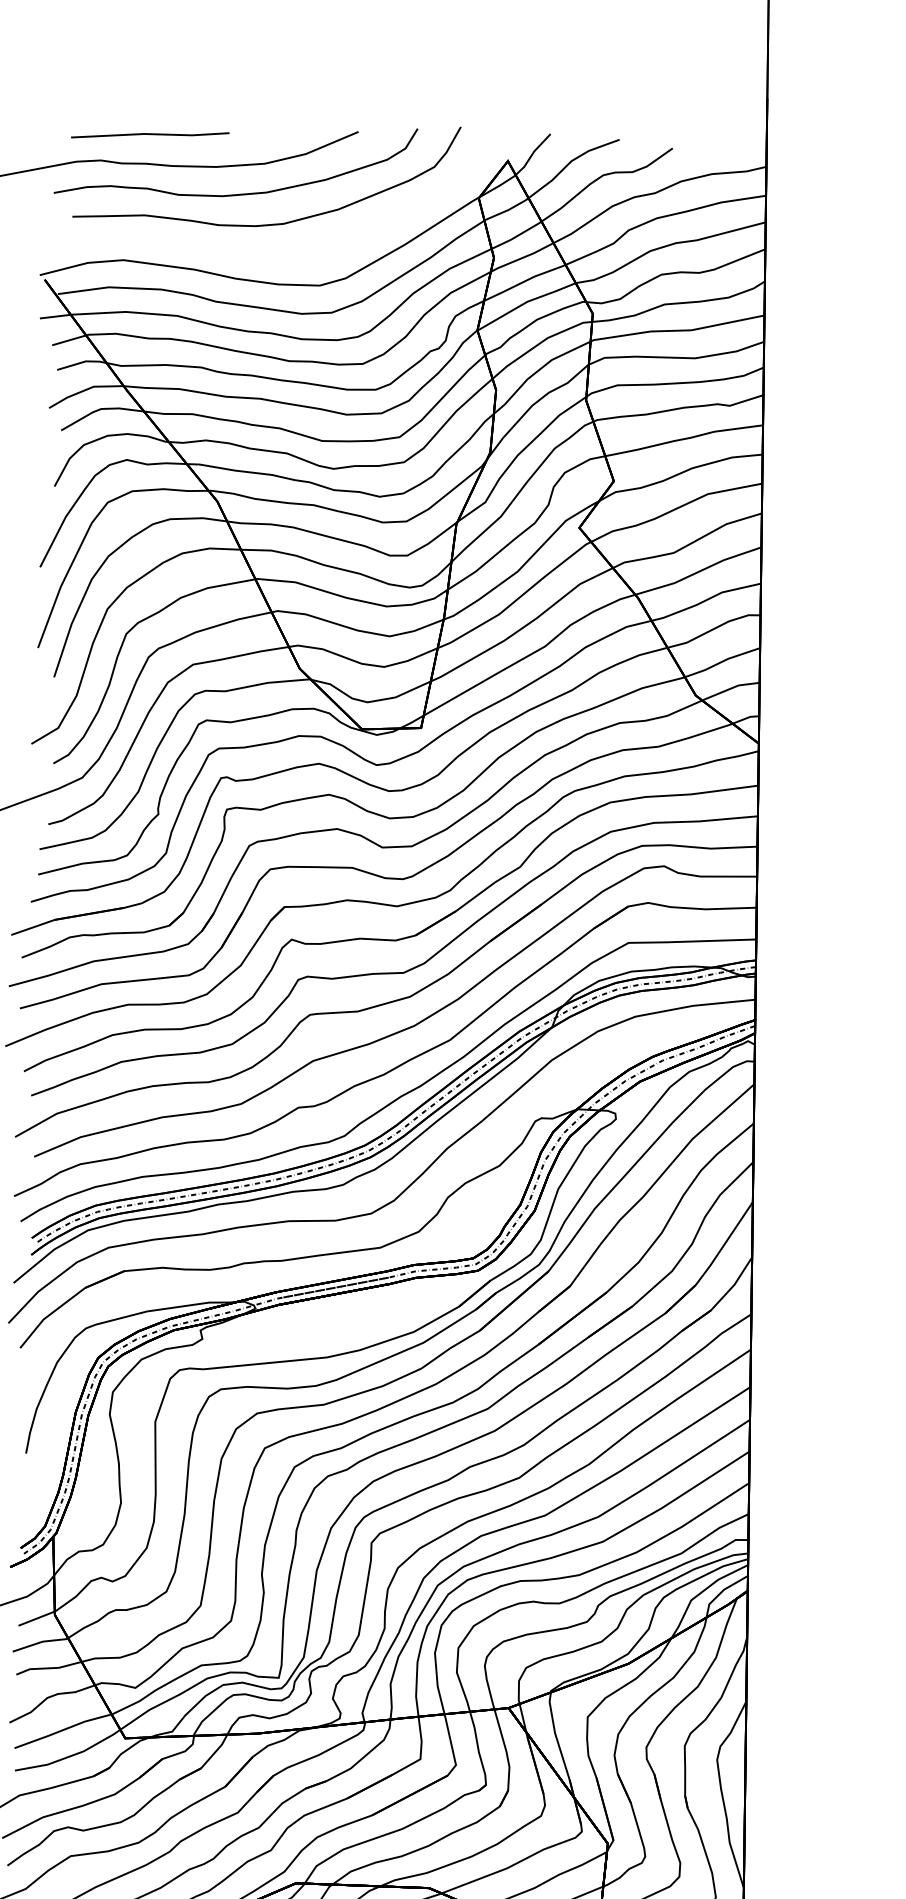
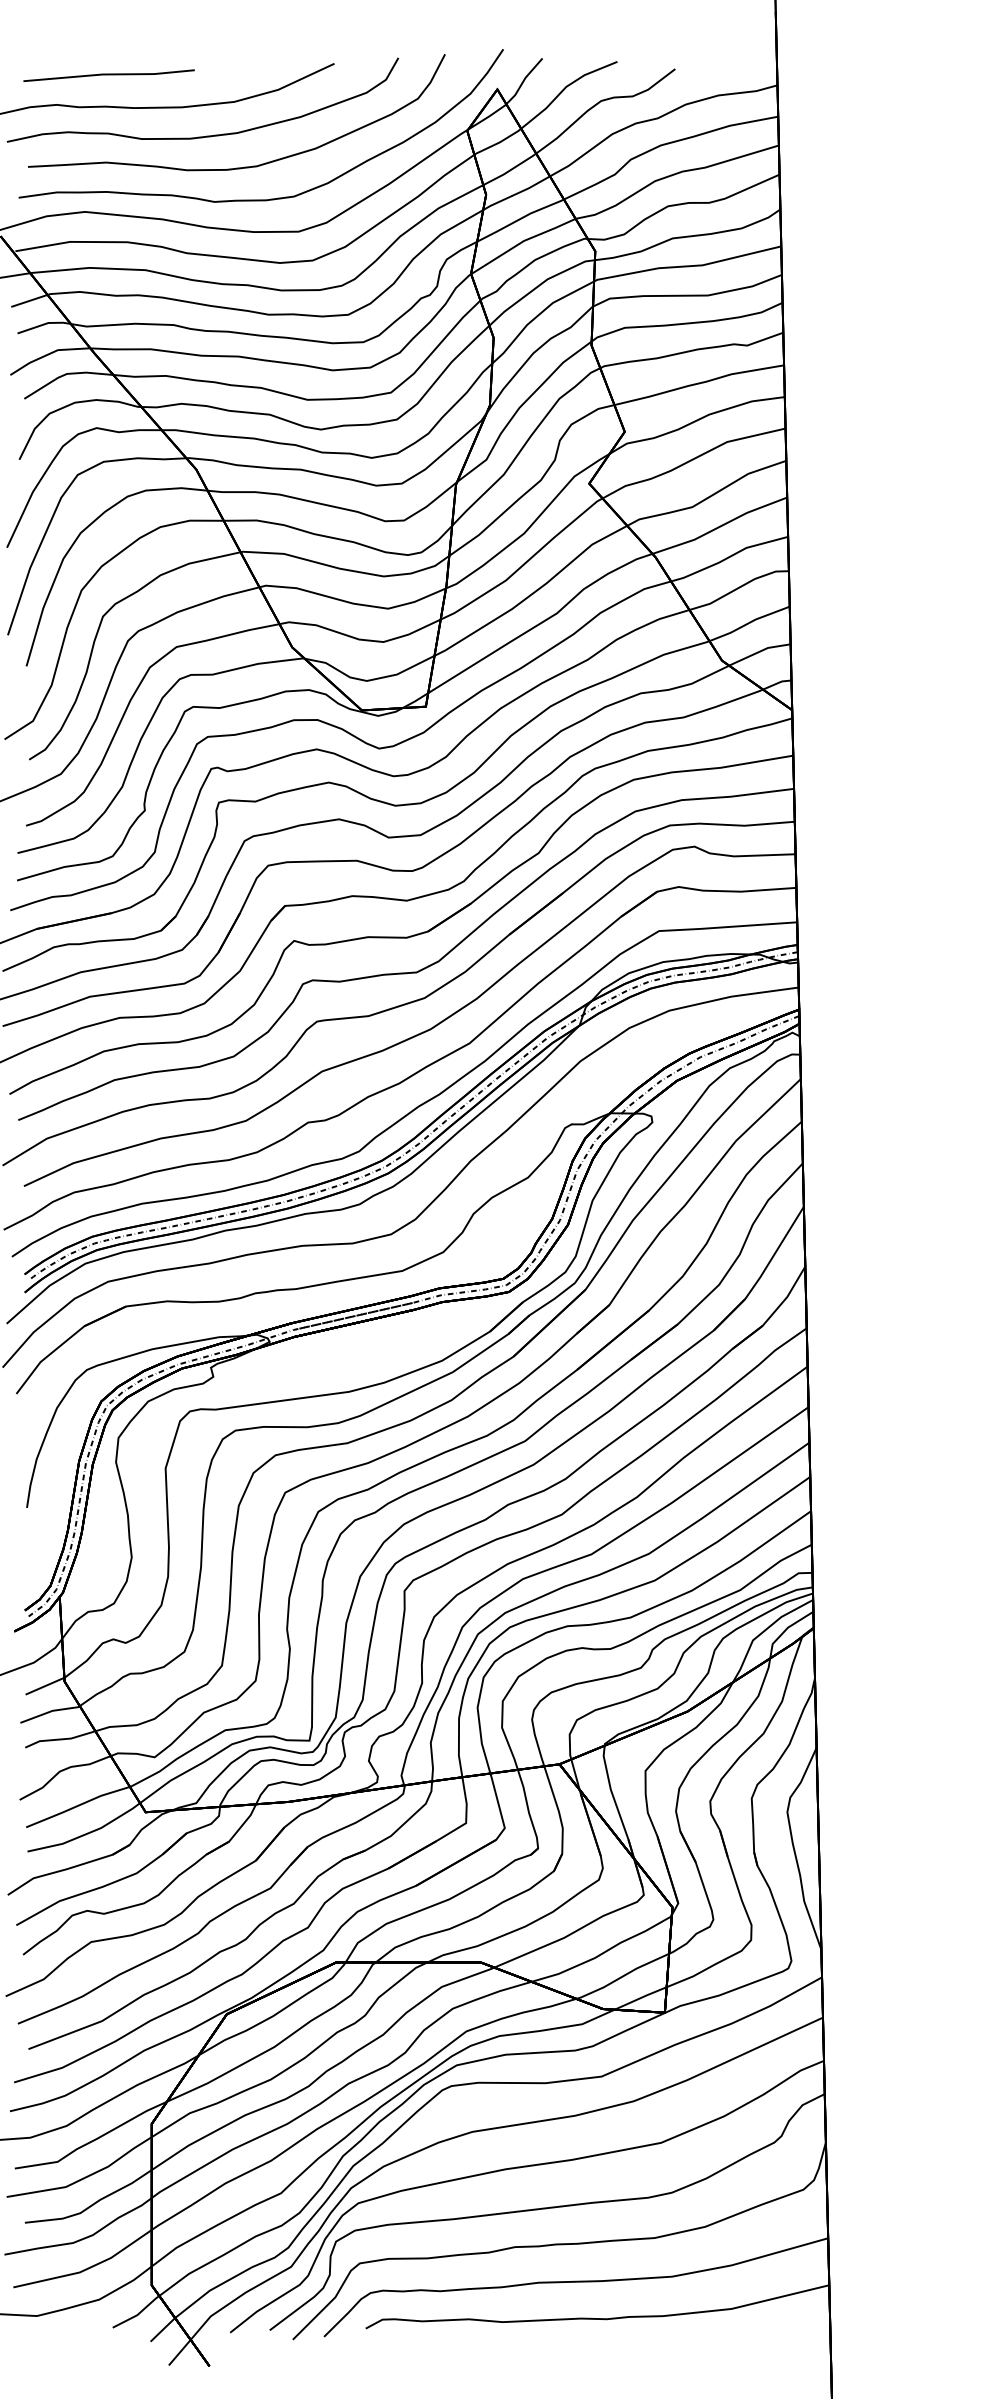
curve: (294, 254) -> (270, 198), added

